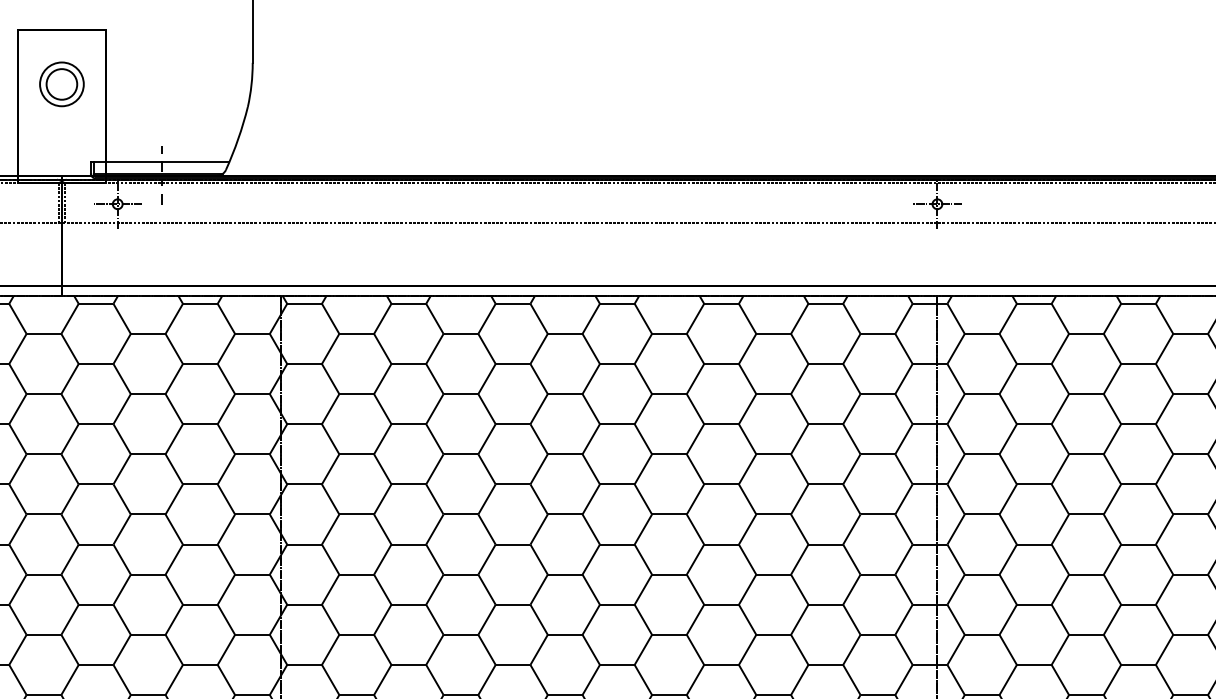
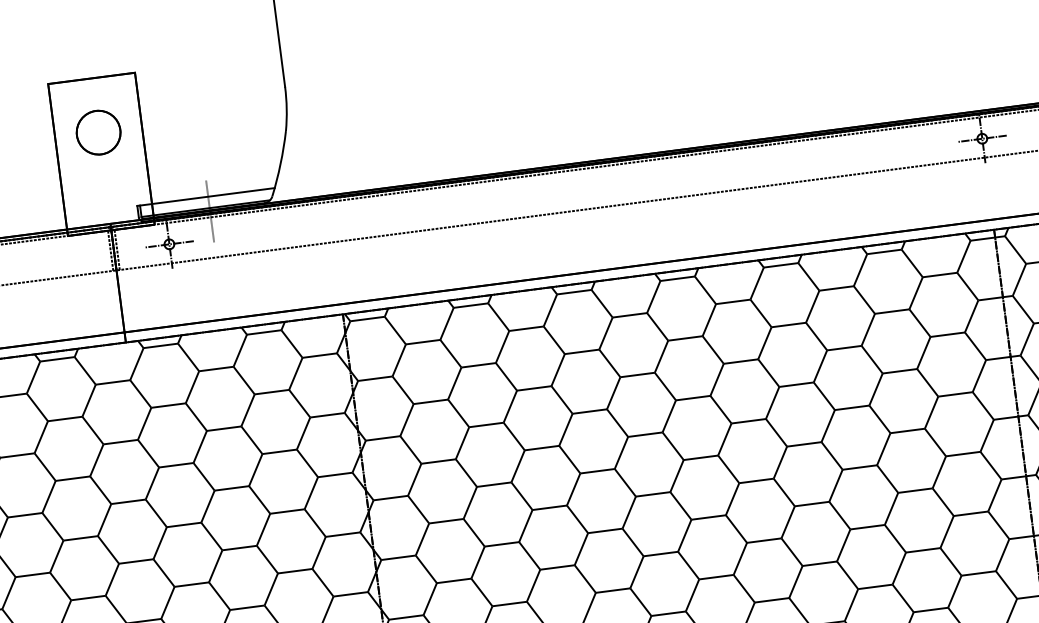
circle: (61, 84) -> (98, 132), size x1.43

